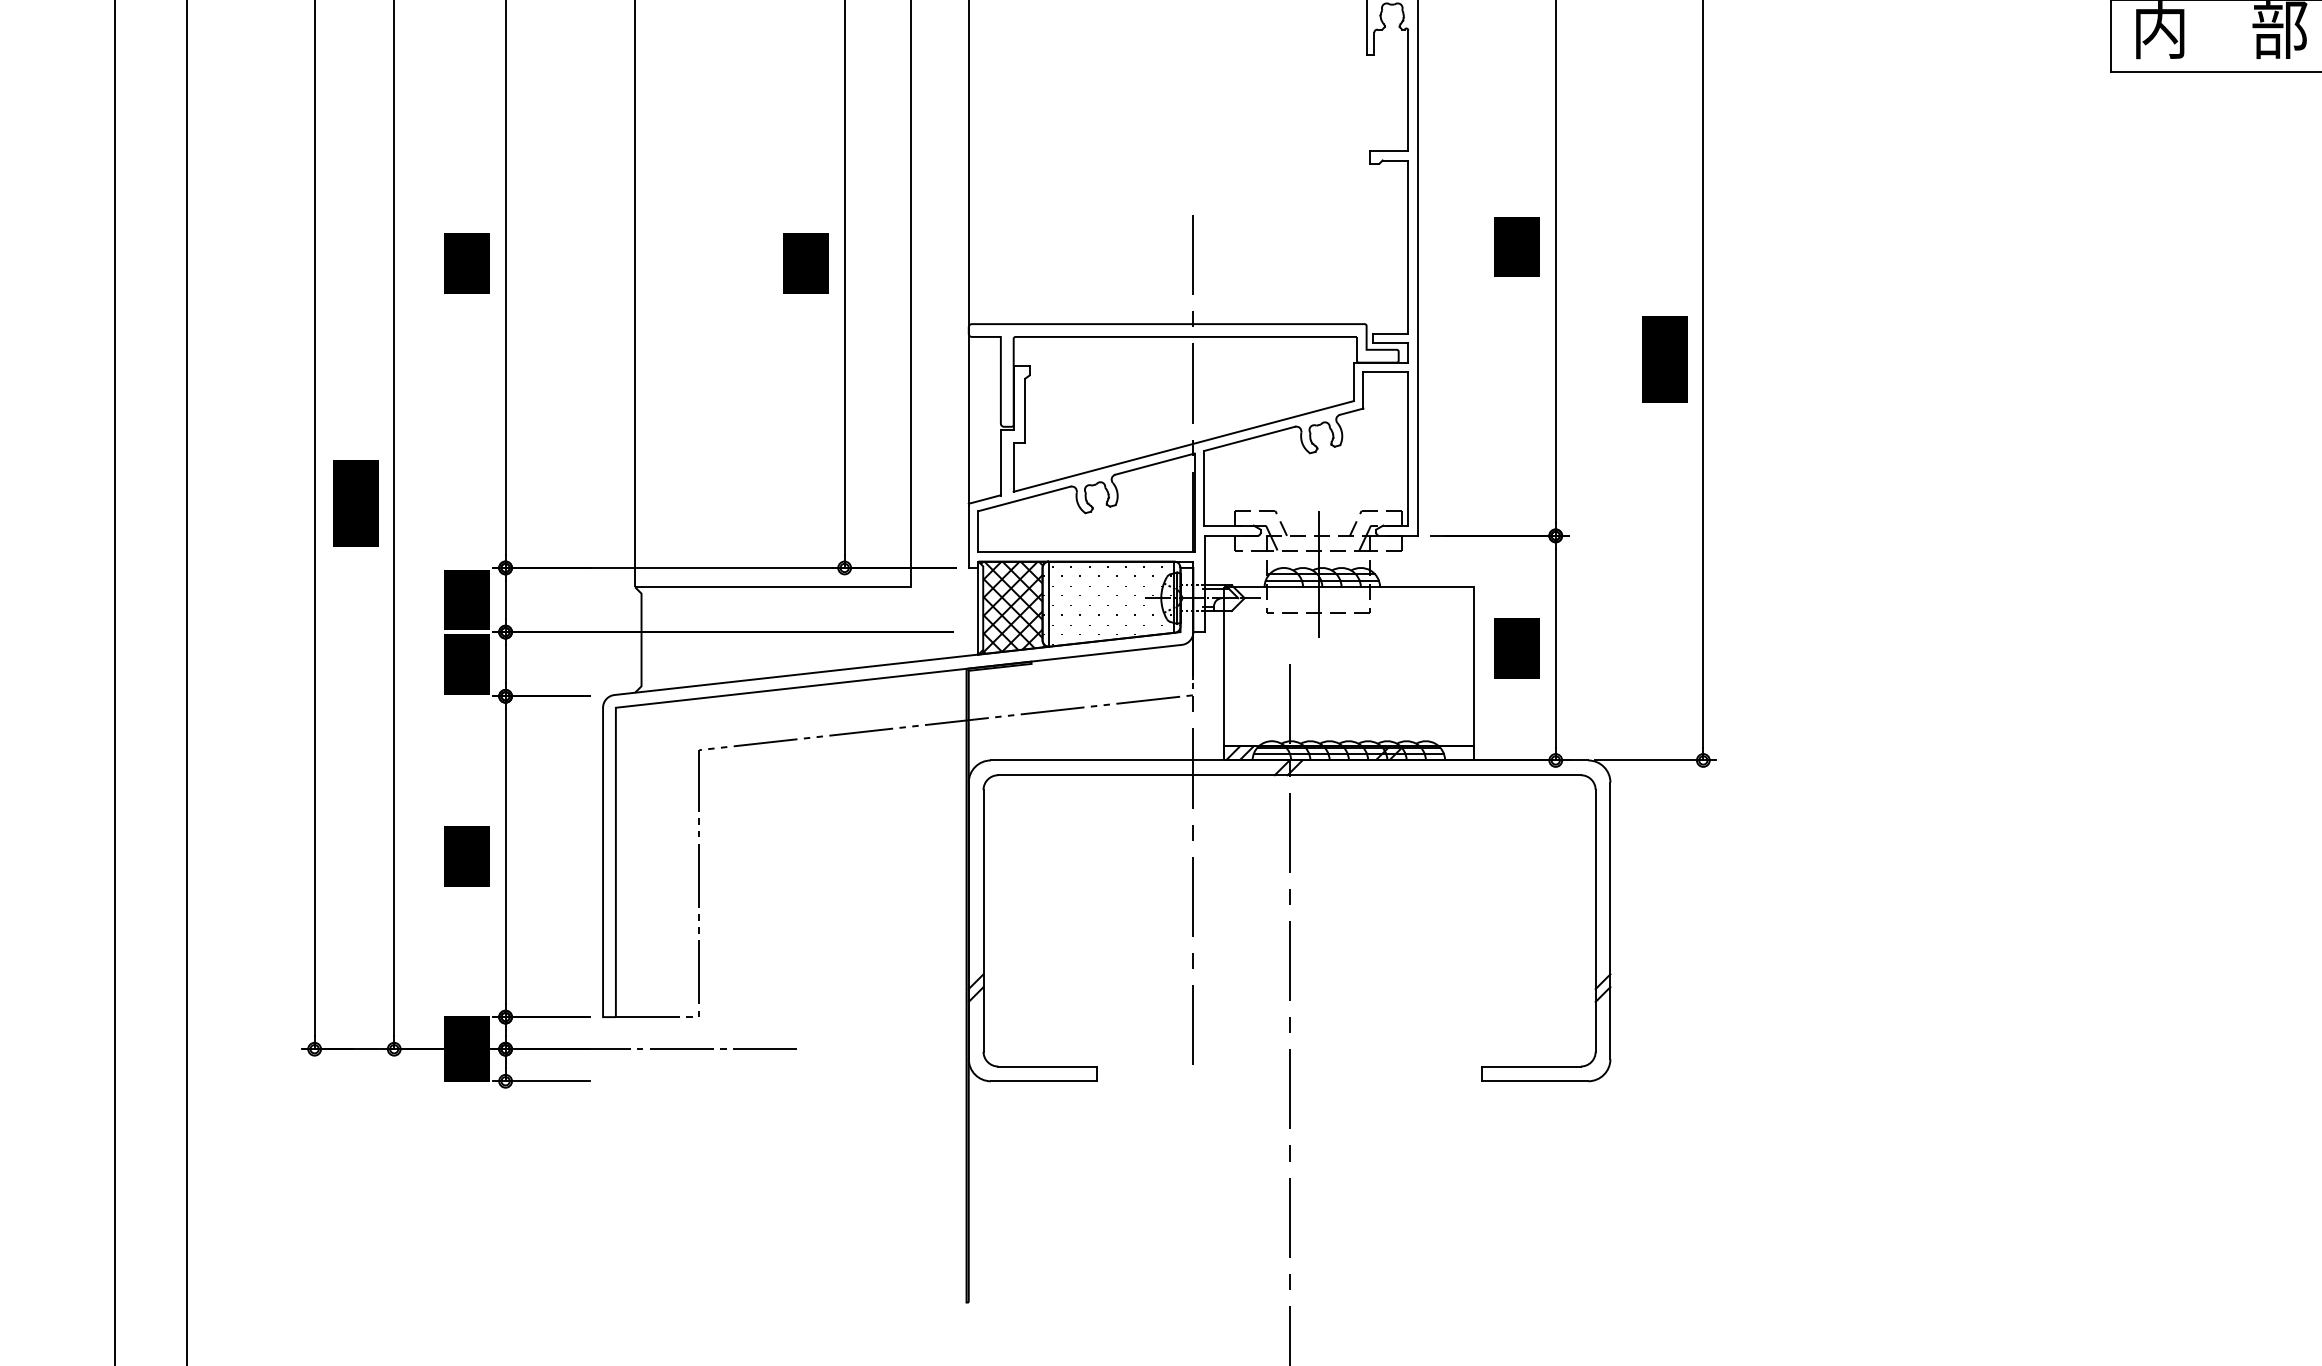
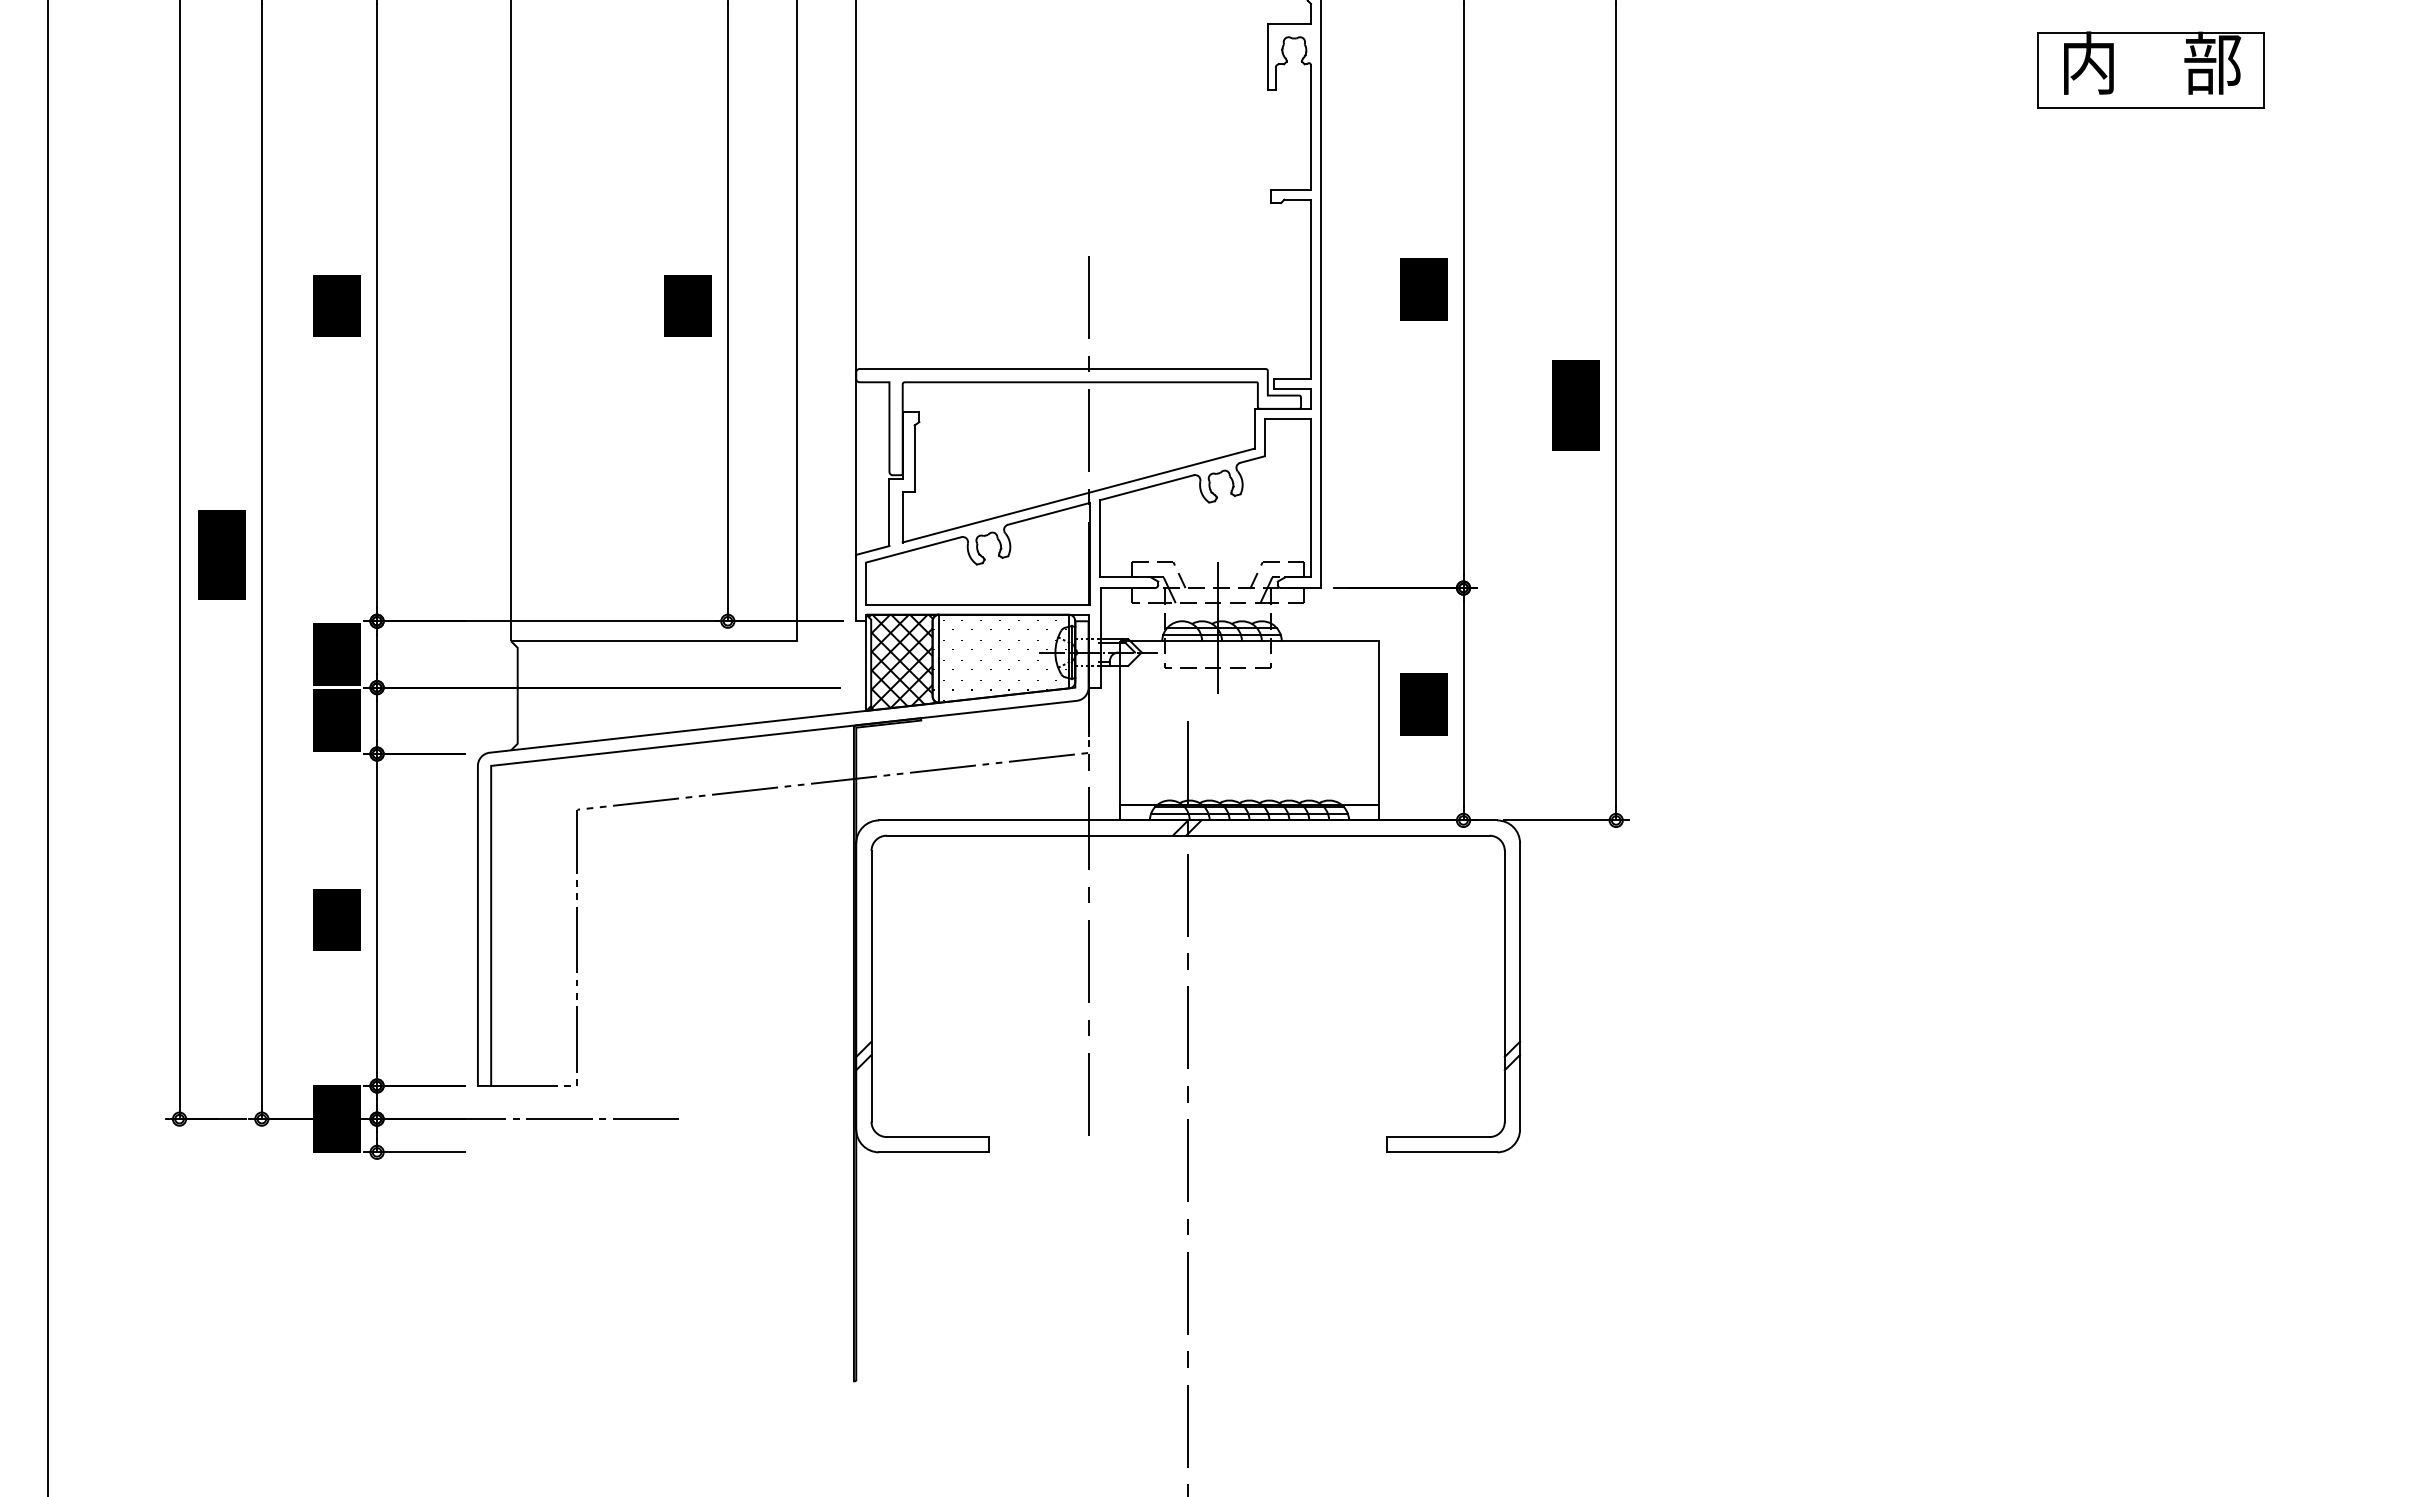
hatch: (1315, 752) -> (1214, 812), removed

